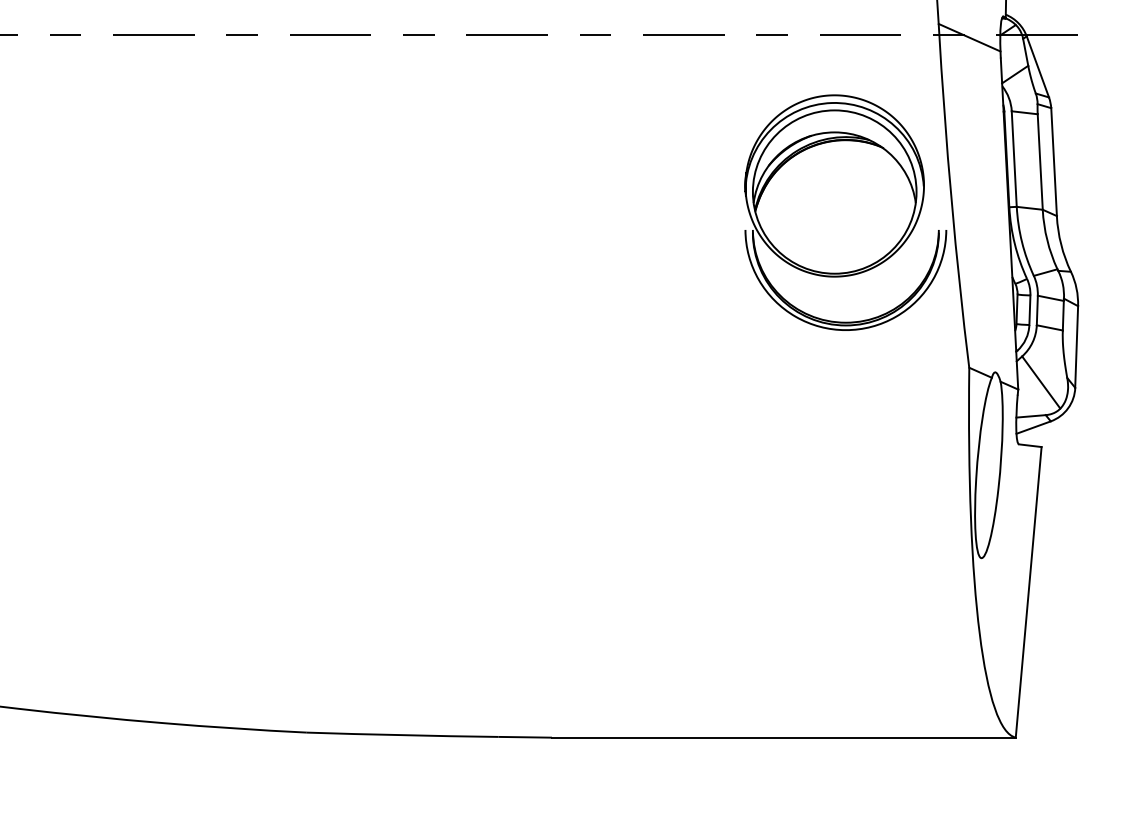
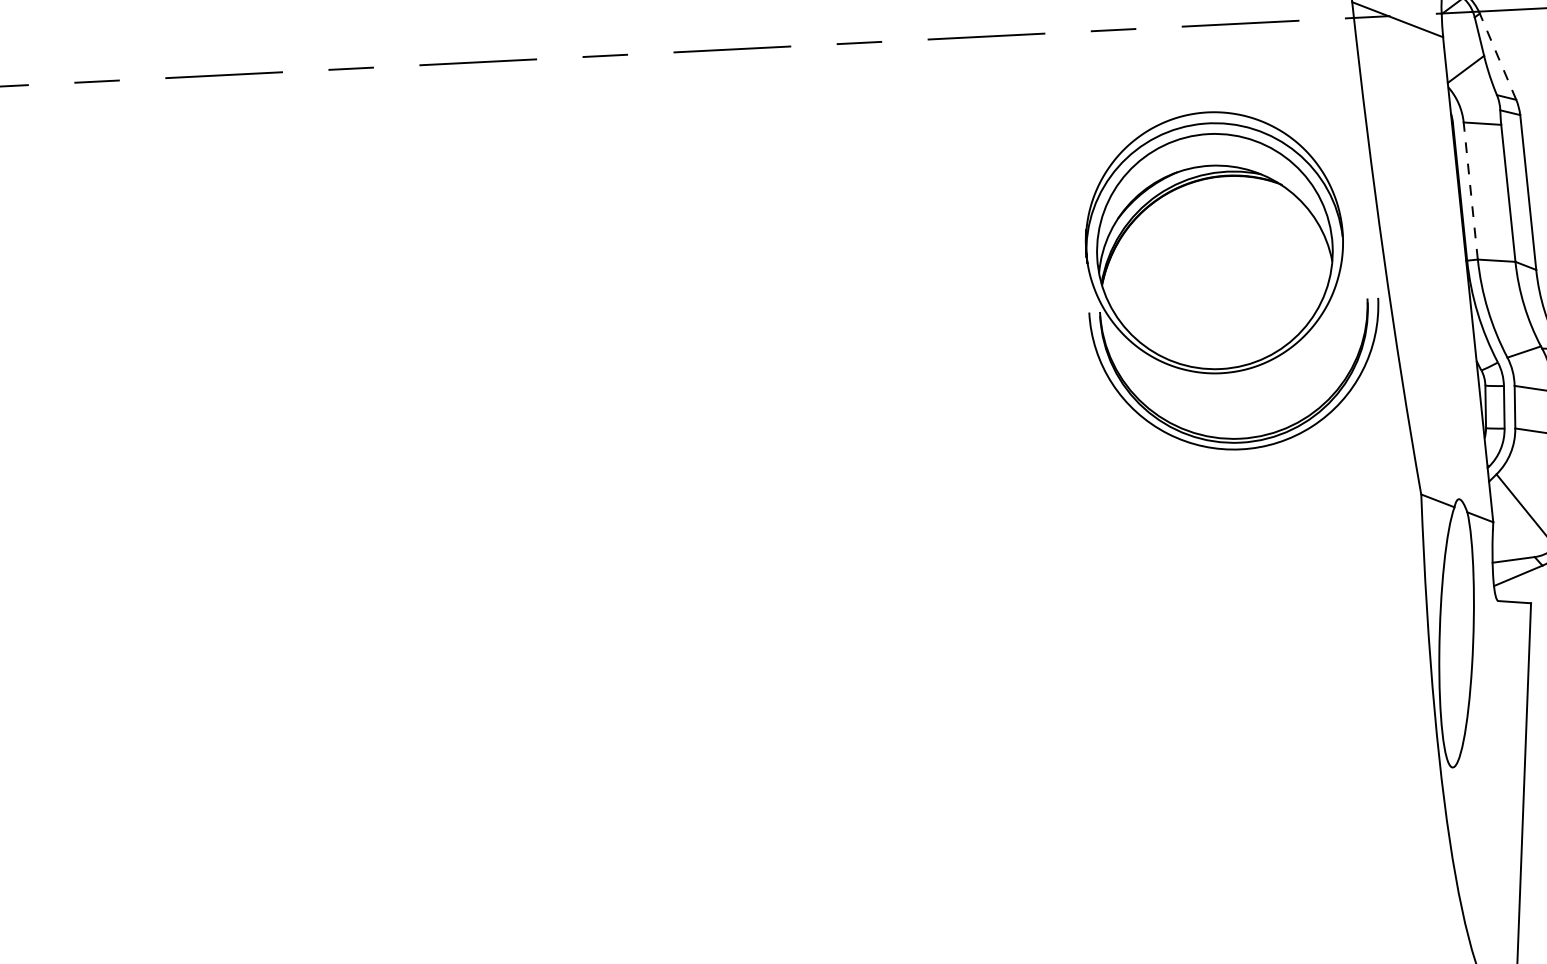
line: (1037, 66) -> (1497, 56), solid -> dashed
line: (1014, 159) -> (1471, 191), solid -> dashed

